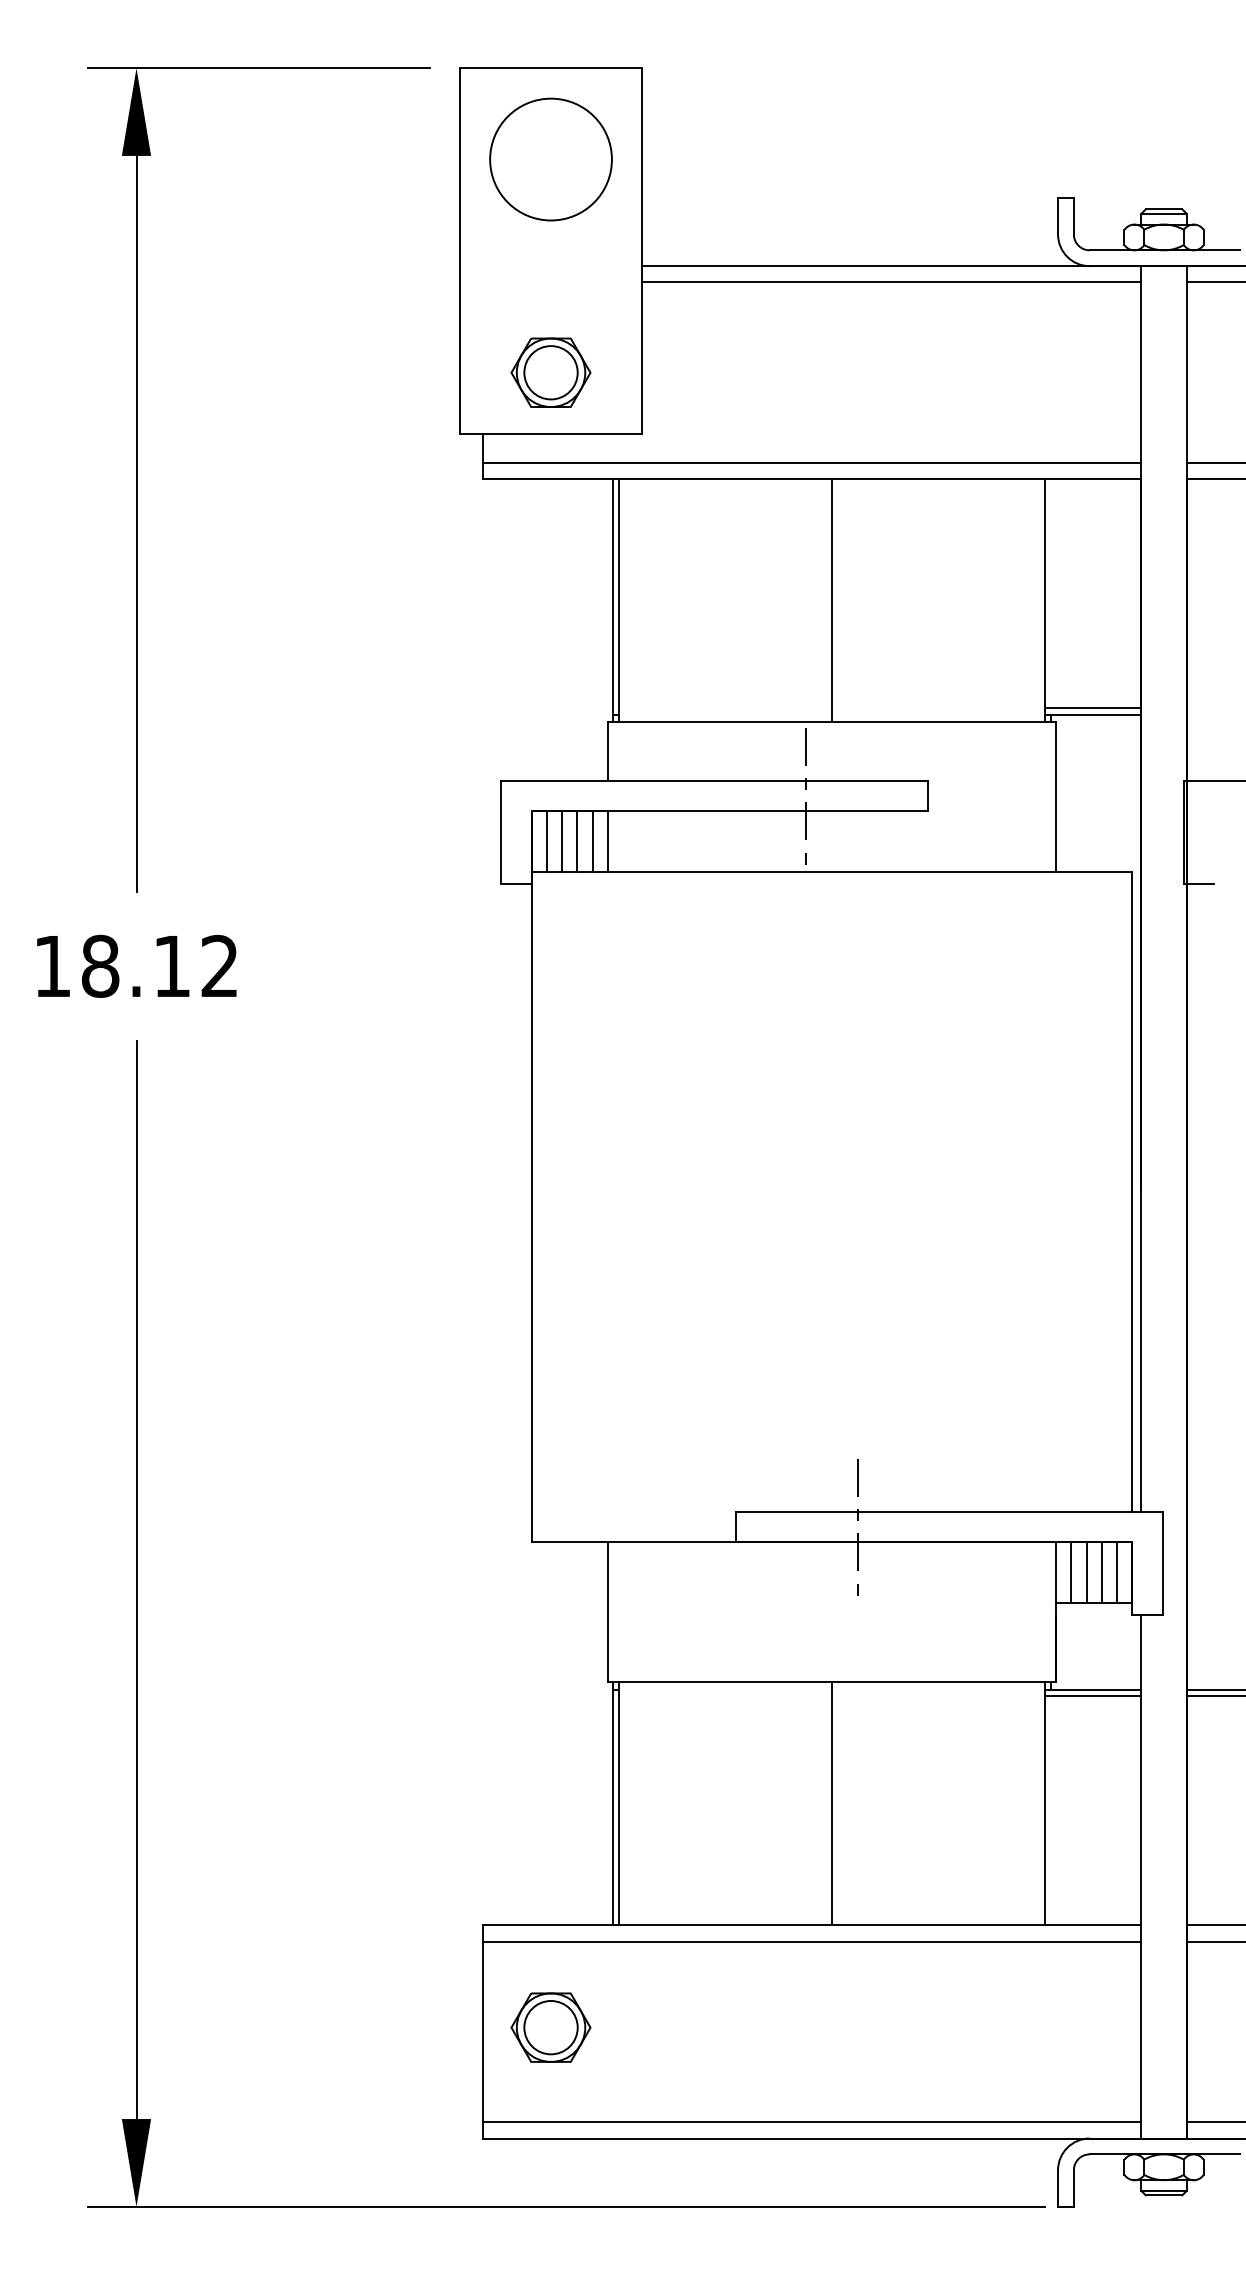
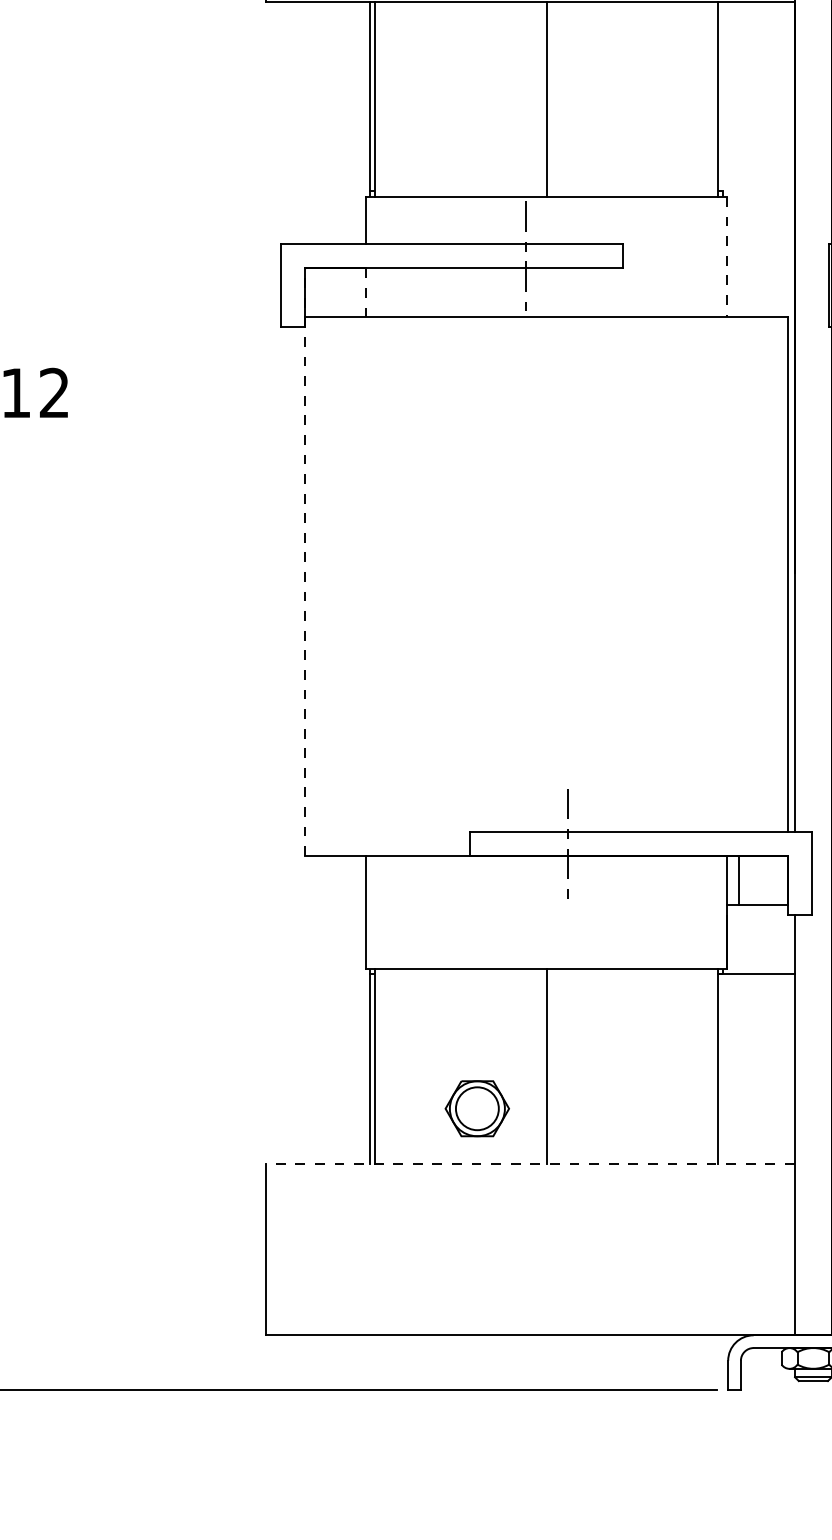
line: (1092, 708) -> (755, 185), removed
line: (1095, 715) -> (758, 191), removed
line: (1056, 797) -> (726, 257), solid -> dashed
line: (547, 841) -> (317, 292), removed
line: (562, 841) -> (329, 292), removed
line: (577, 841) -> (341, 292), removed
line: (592, 841) -> (353, 292), removed
line: (607, 841) -> (366, 292), solid -> dashed
line: (531, 1176) -> (304, 562), solid -> dashed
line: (1086, 1572) -> (751, 880), removed
line: (1101, 1572) -> (763, 880), removed
line: (1117, 1572) -> (775, 880), removed
line: (1092, 1696) -> (755, 980), removed
line: (811, 1925) -> (530, 1164), solid -> dashed
line: (811, 1941) -> (530, 1176), removed
part: (550, 2027) -> (476, 1108), moved
line: (811, 2122) -> (530, 1322), removed

